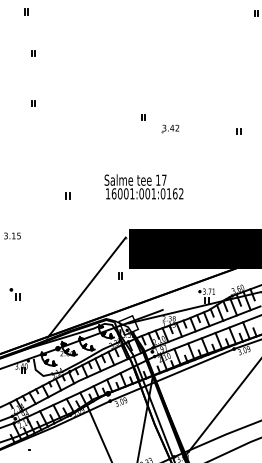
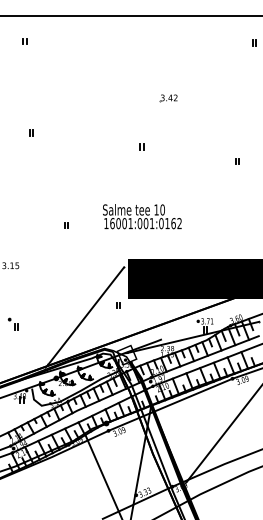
part: (33, 52) -> (31, 82), removed
part: (170, 128) -> (168, 98), moved
text: (164, 179) -> (162, 209), 17 -> 10

